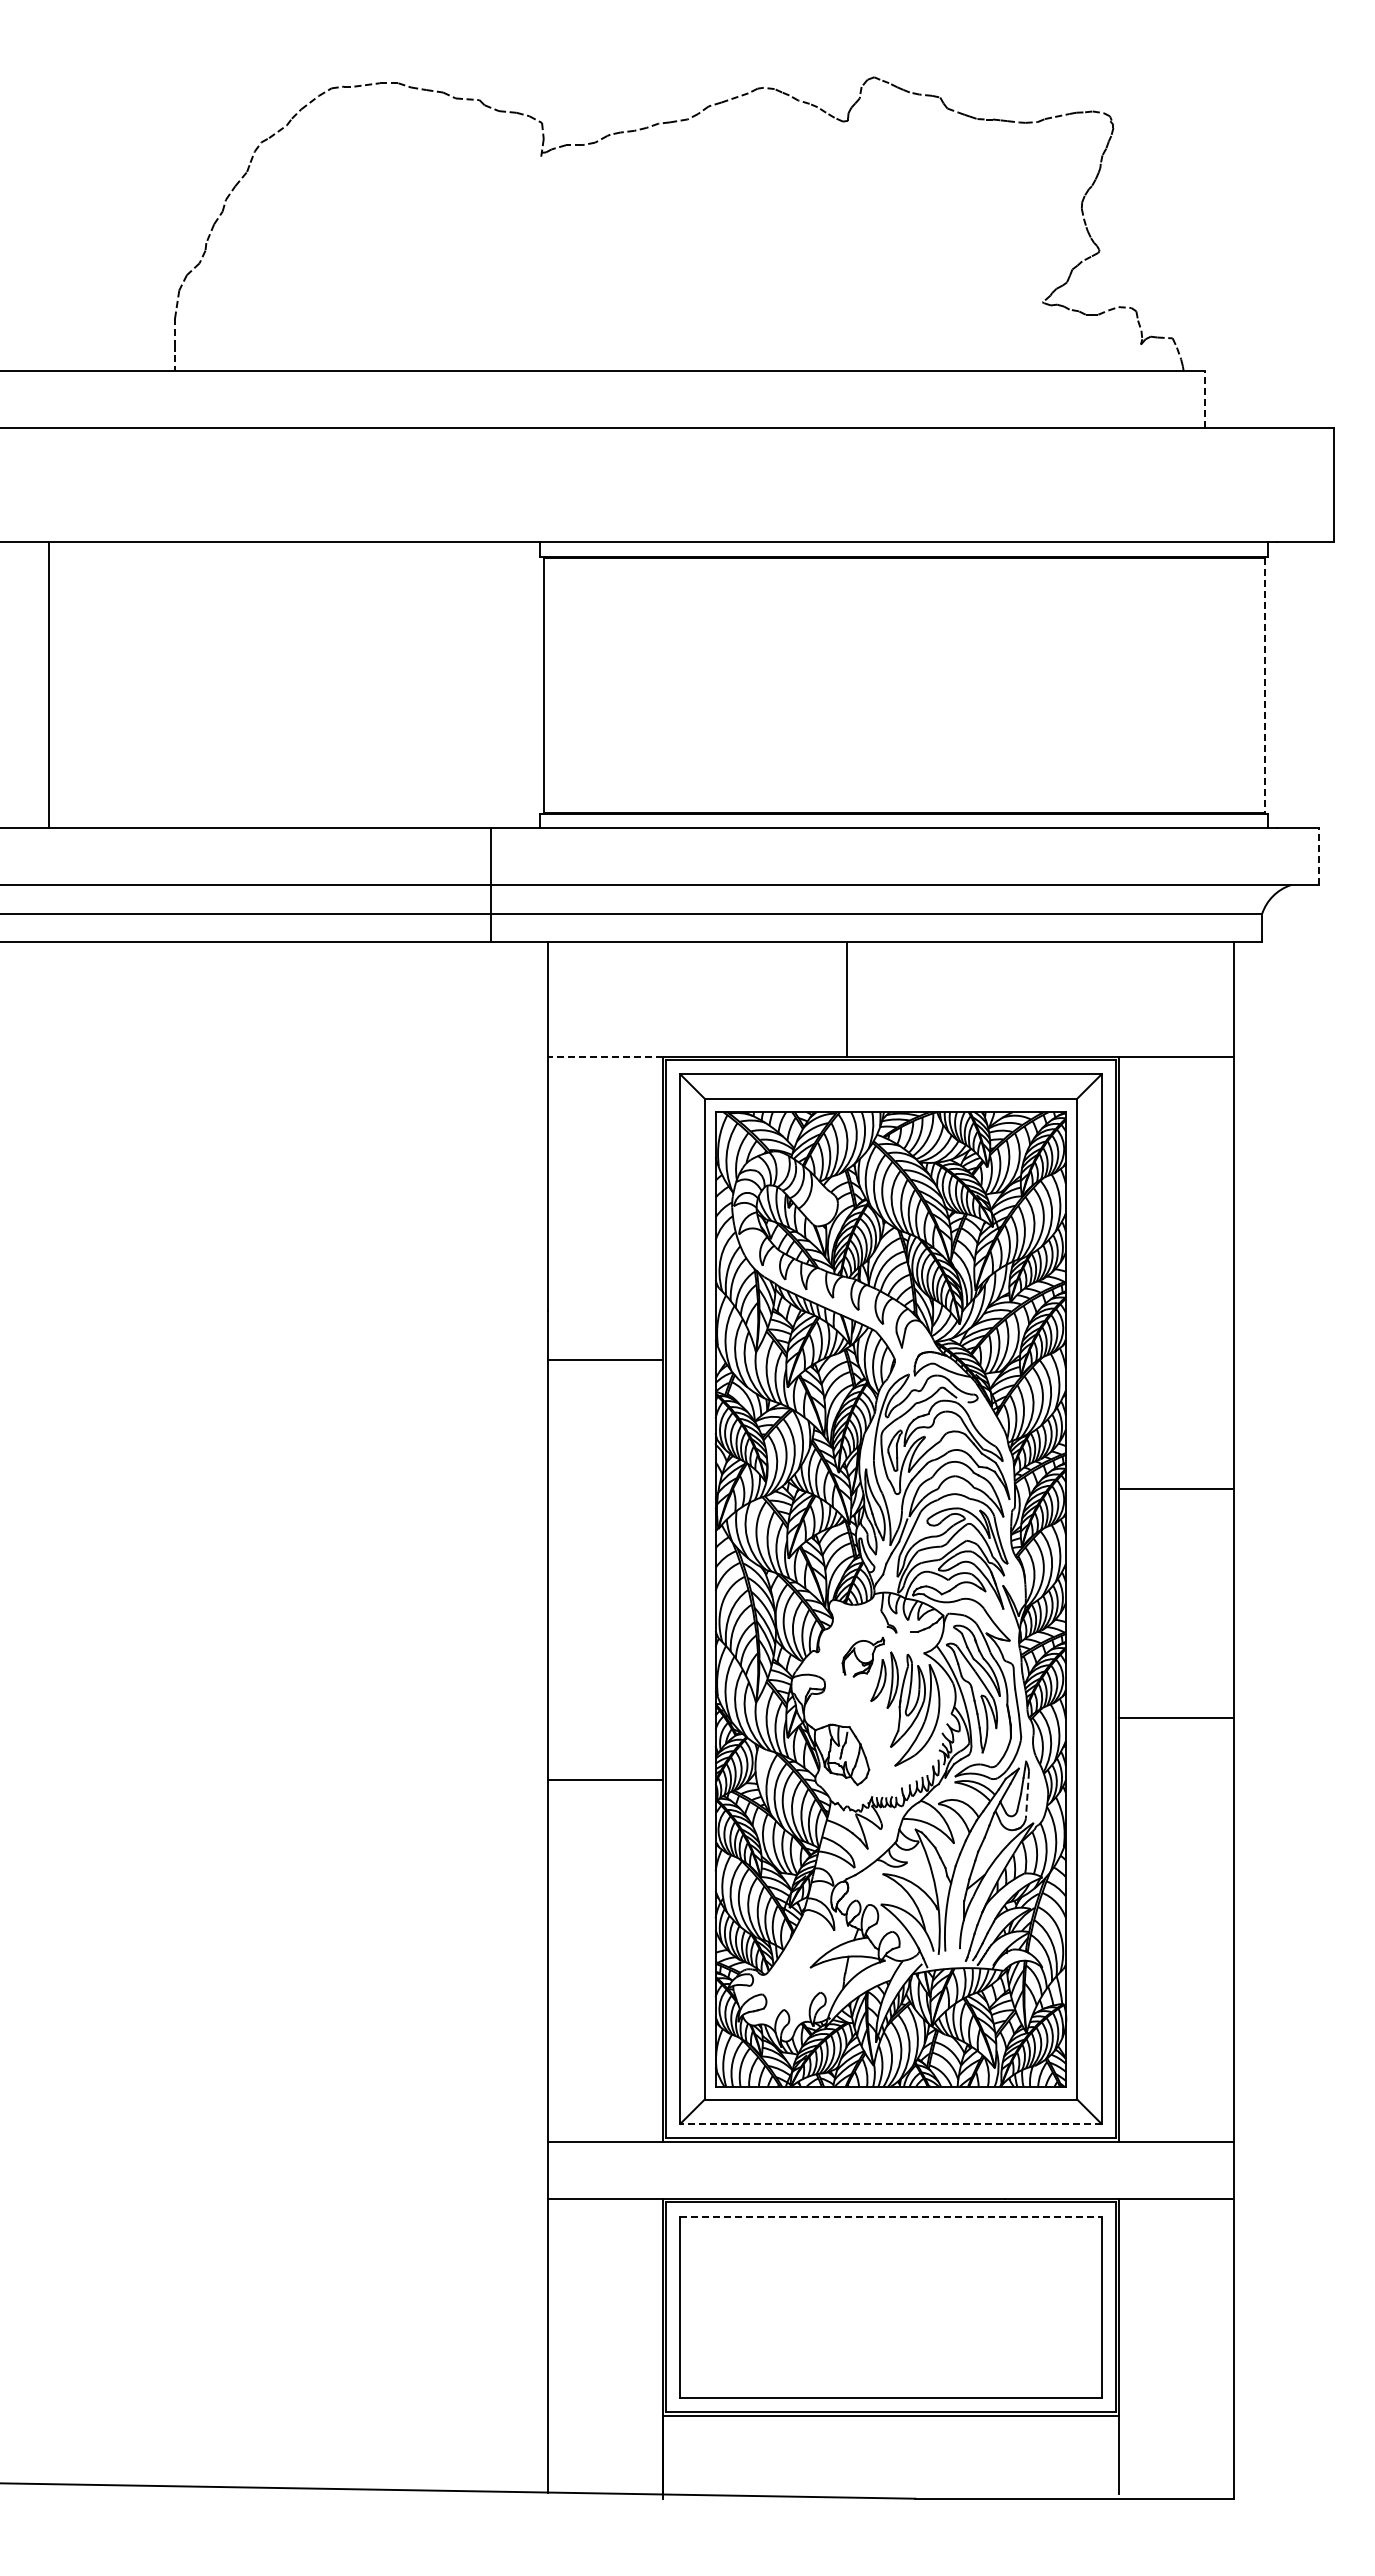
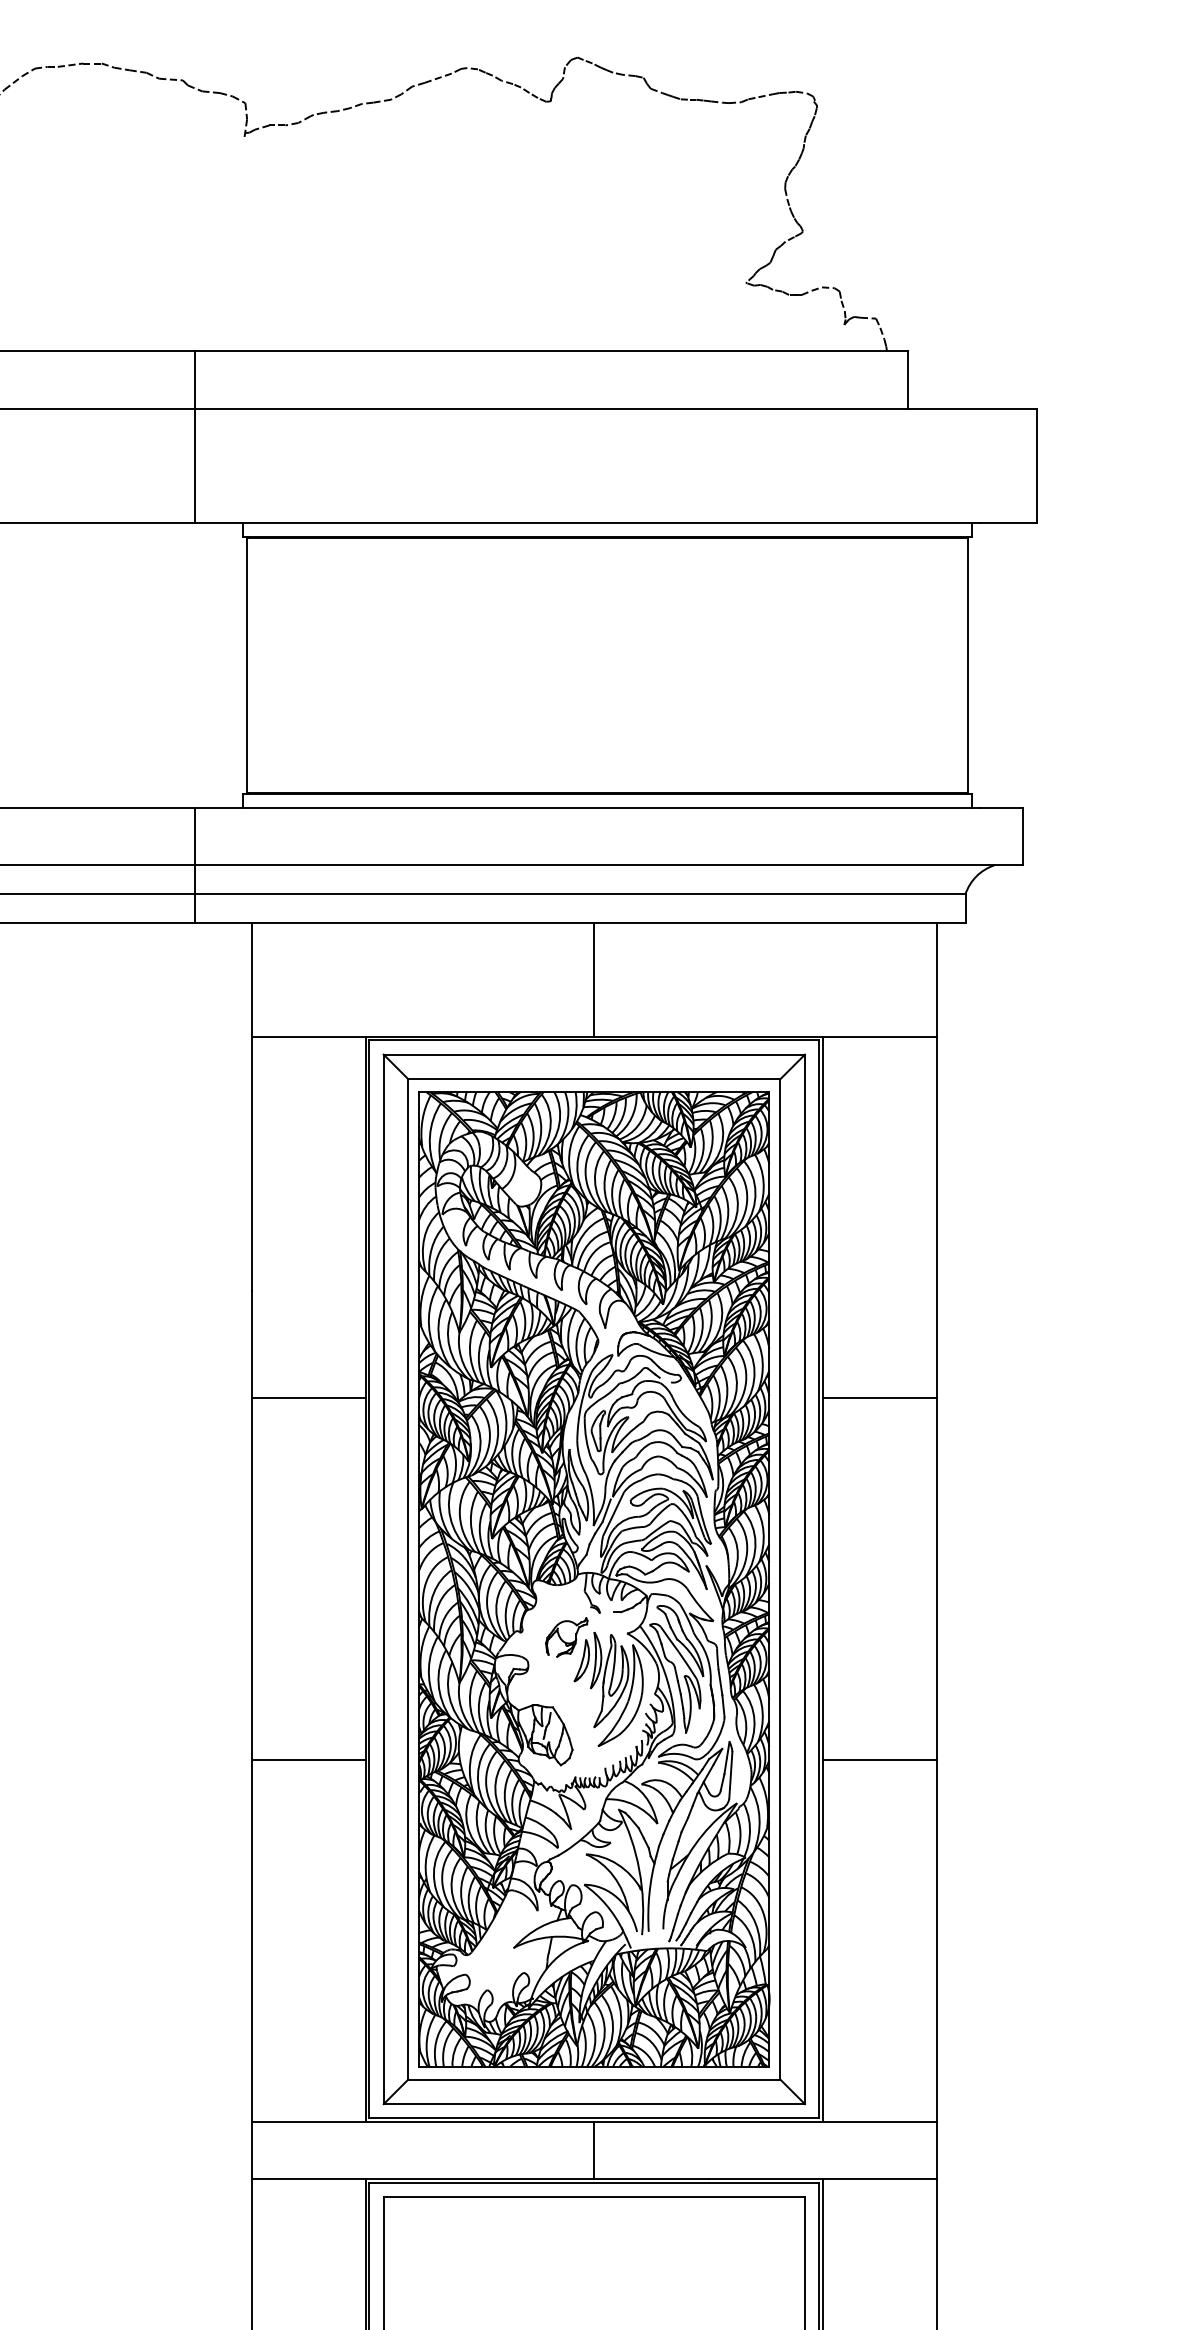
line: (1205, 399) -> (908, 379), dashed -> solid
line: (491, 456) -> (194, 436), added
line: (1264, 685) -> (967, 665), dashed -> solid
line: (1319, 856) -> (1022, 836), dashed -> solid
line: (846, 999) -> (593, 979), moved
line: (604, 1056) -> (307, 1036), dashed -> solid
line: (605, 1360) -> (308, 1398), moved
line: (1176, 1489) -> (879, 1398), moved
line: (1176, 1718) -> (879, 1760), moved
line: (1027, 1795) -> (730, 1775), dashed -> solid
line: (890, 2123) -> (593, 2103), dashed -> solid
line: (890, 2169) -> (593, 2149), added
line: (890, 2216) -> (593, 2196), dashed -> solid

